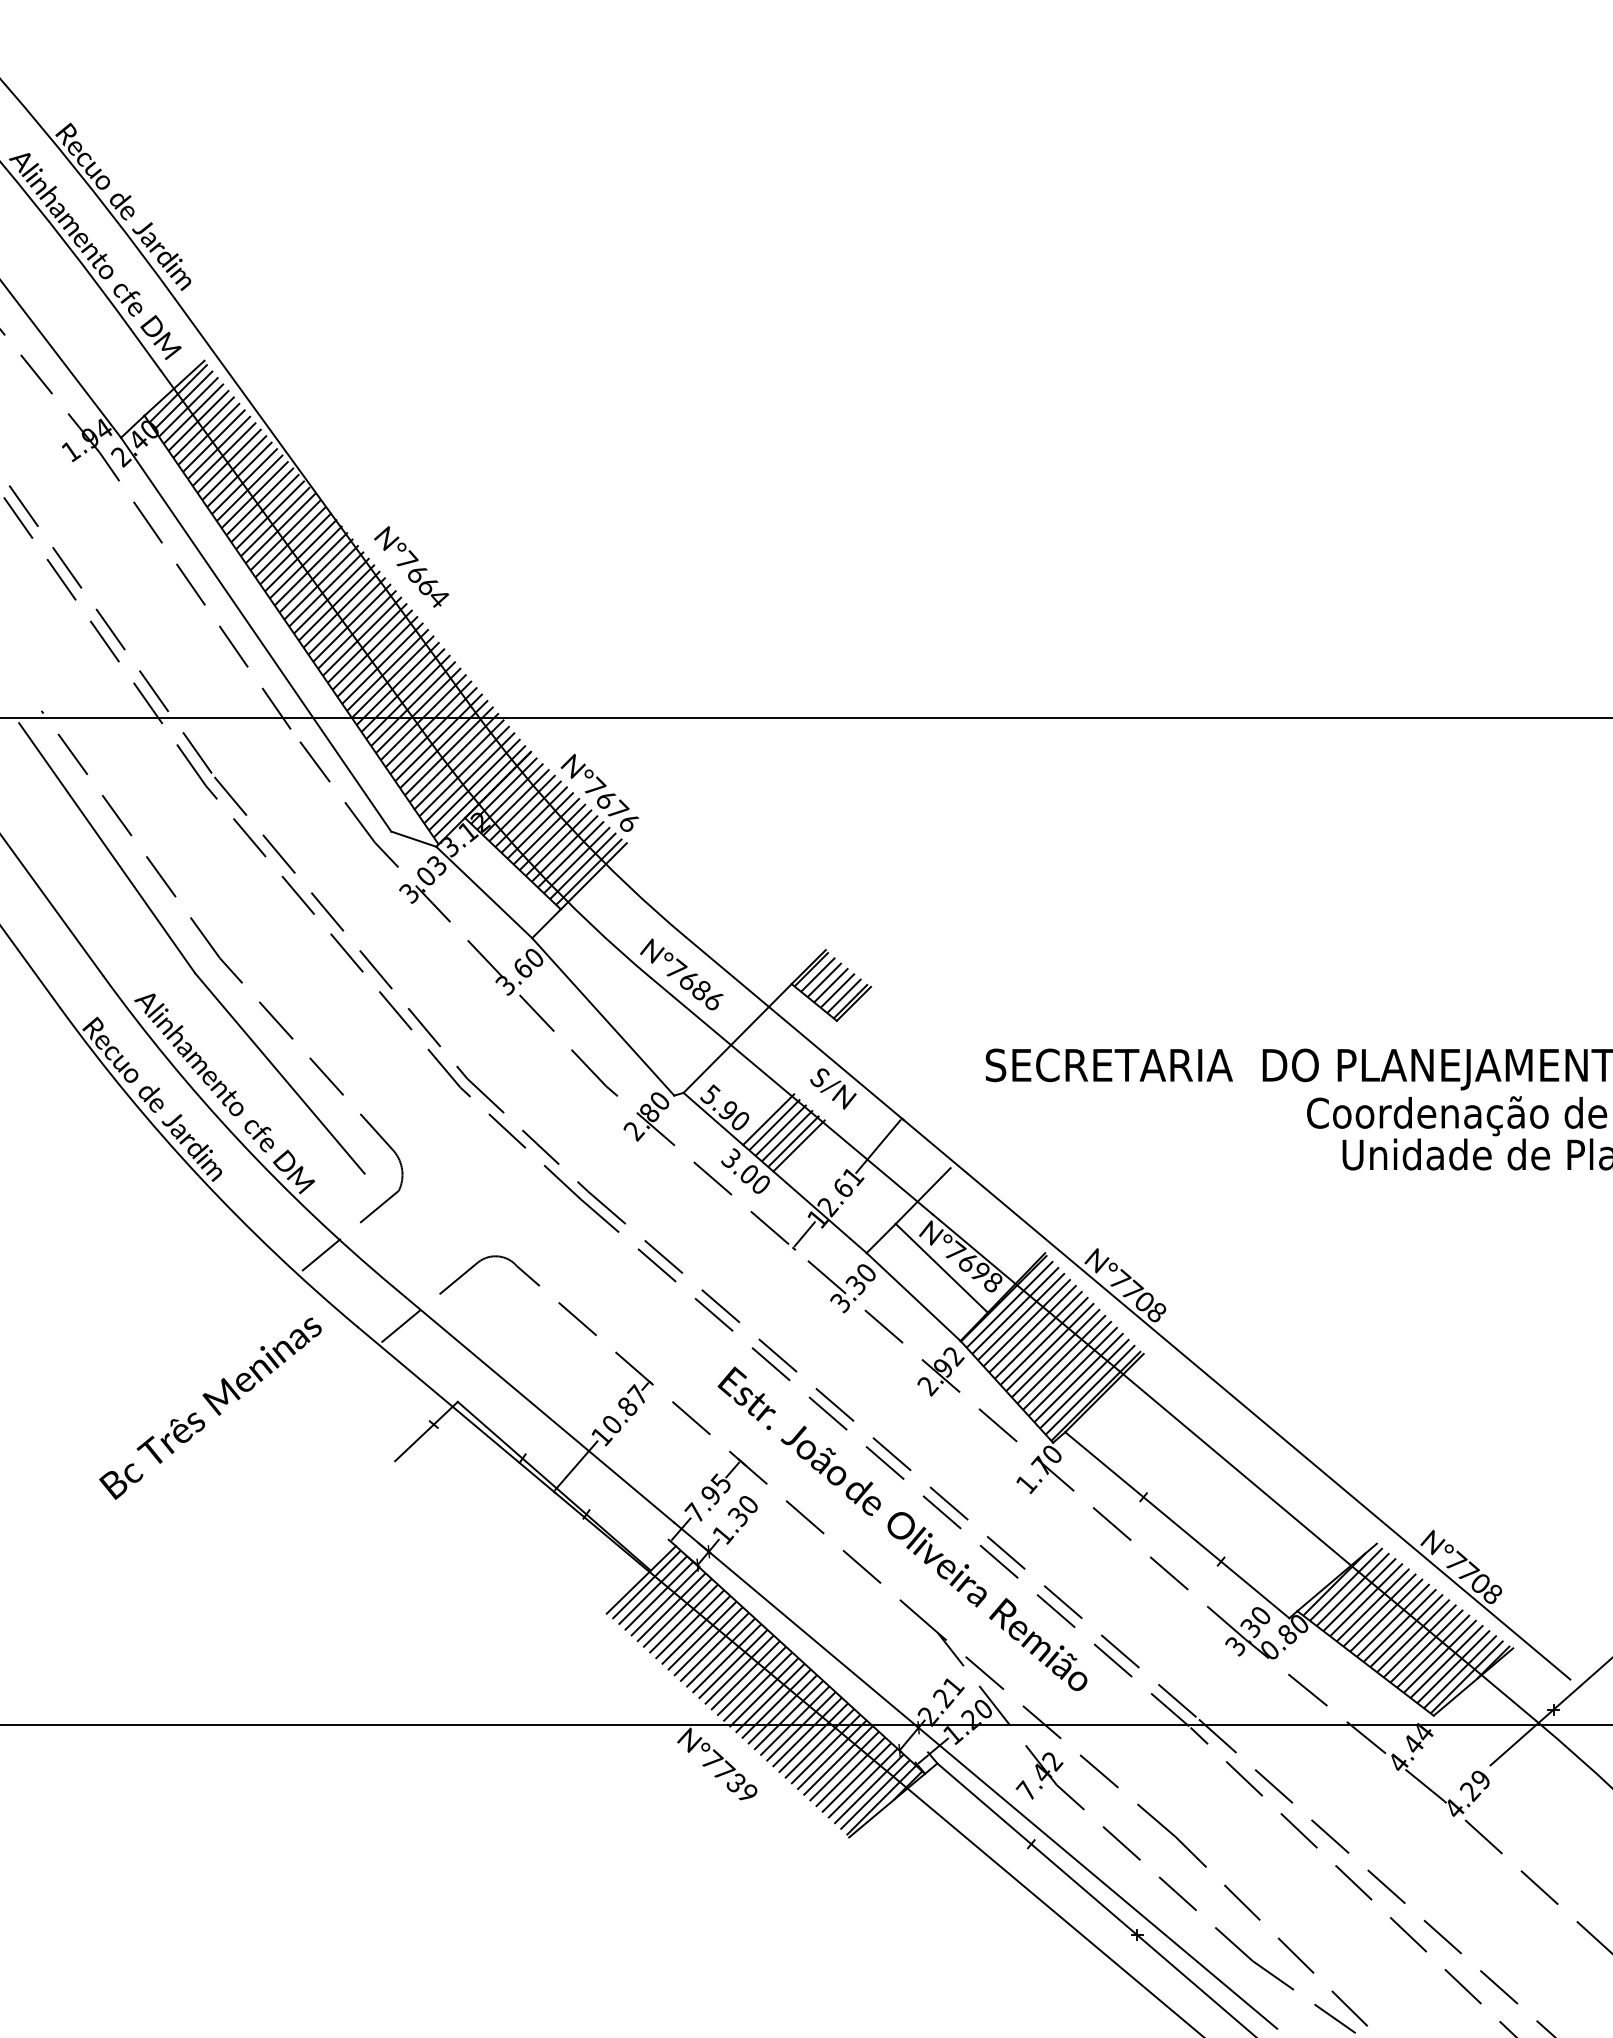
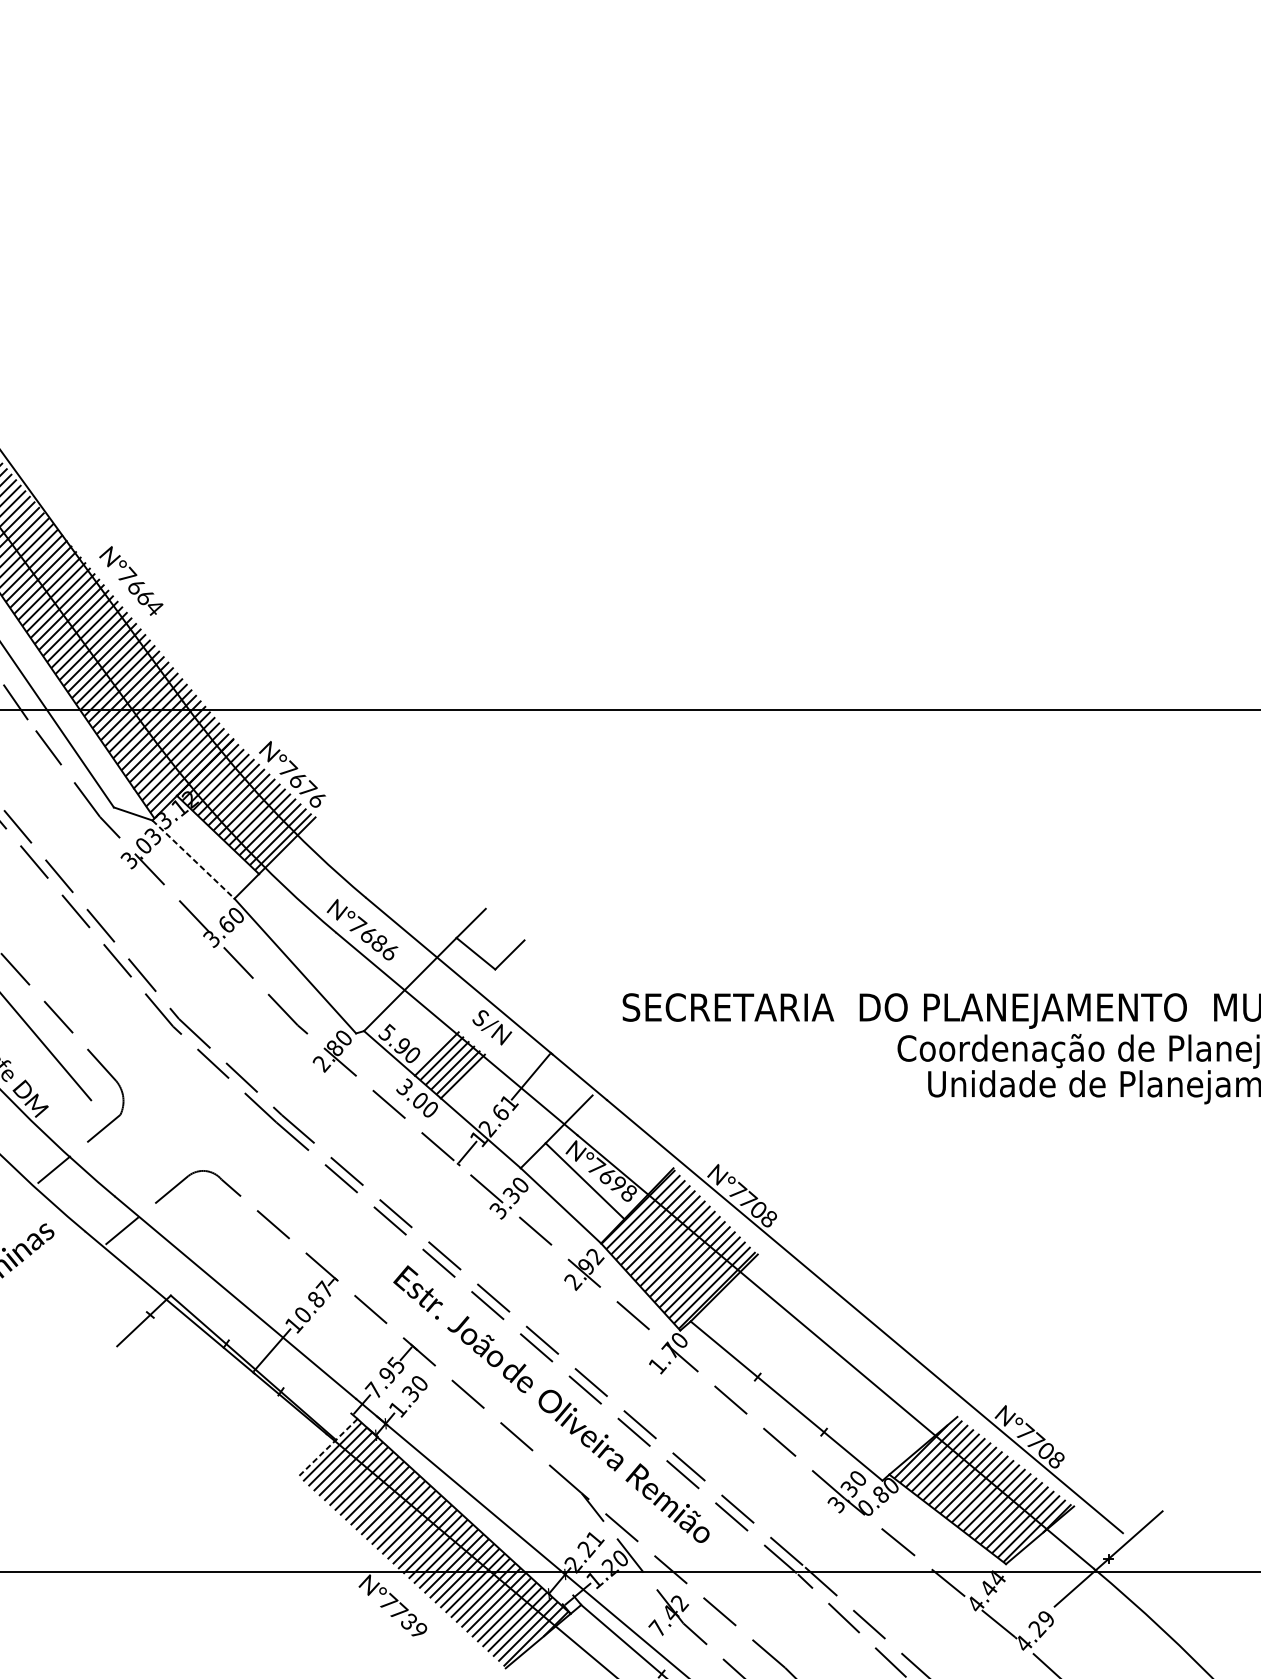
line: (484, 892) -> (193, 859), solid -> dashed
hatch: (830, 985) -> (489, 939), removed
line: (641, 1580) -> (328, 1448), solid -> dashed

